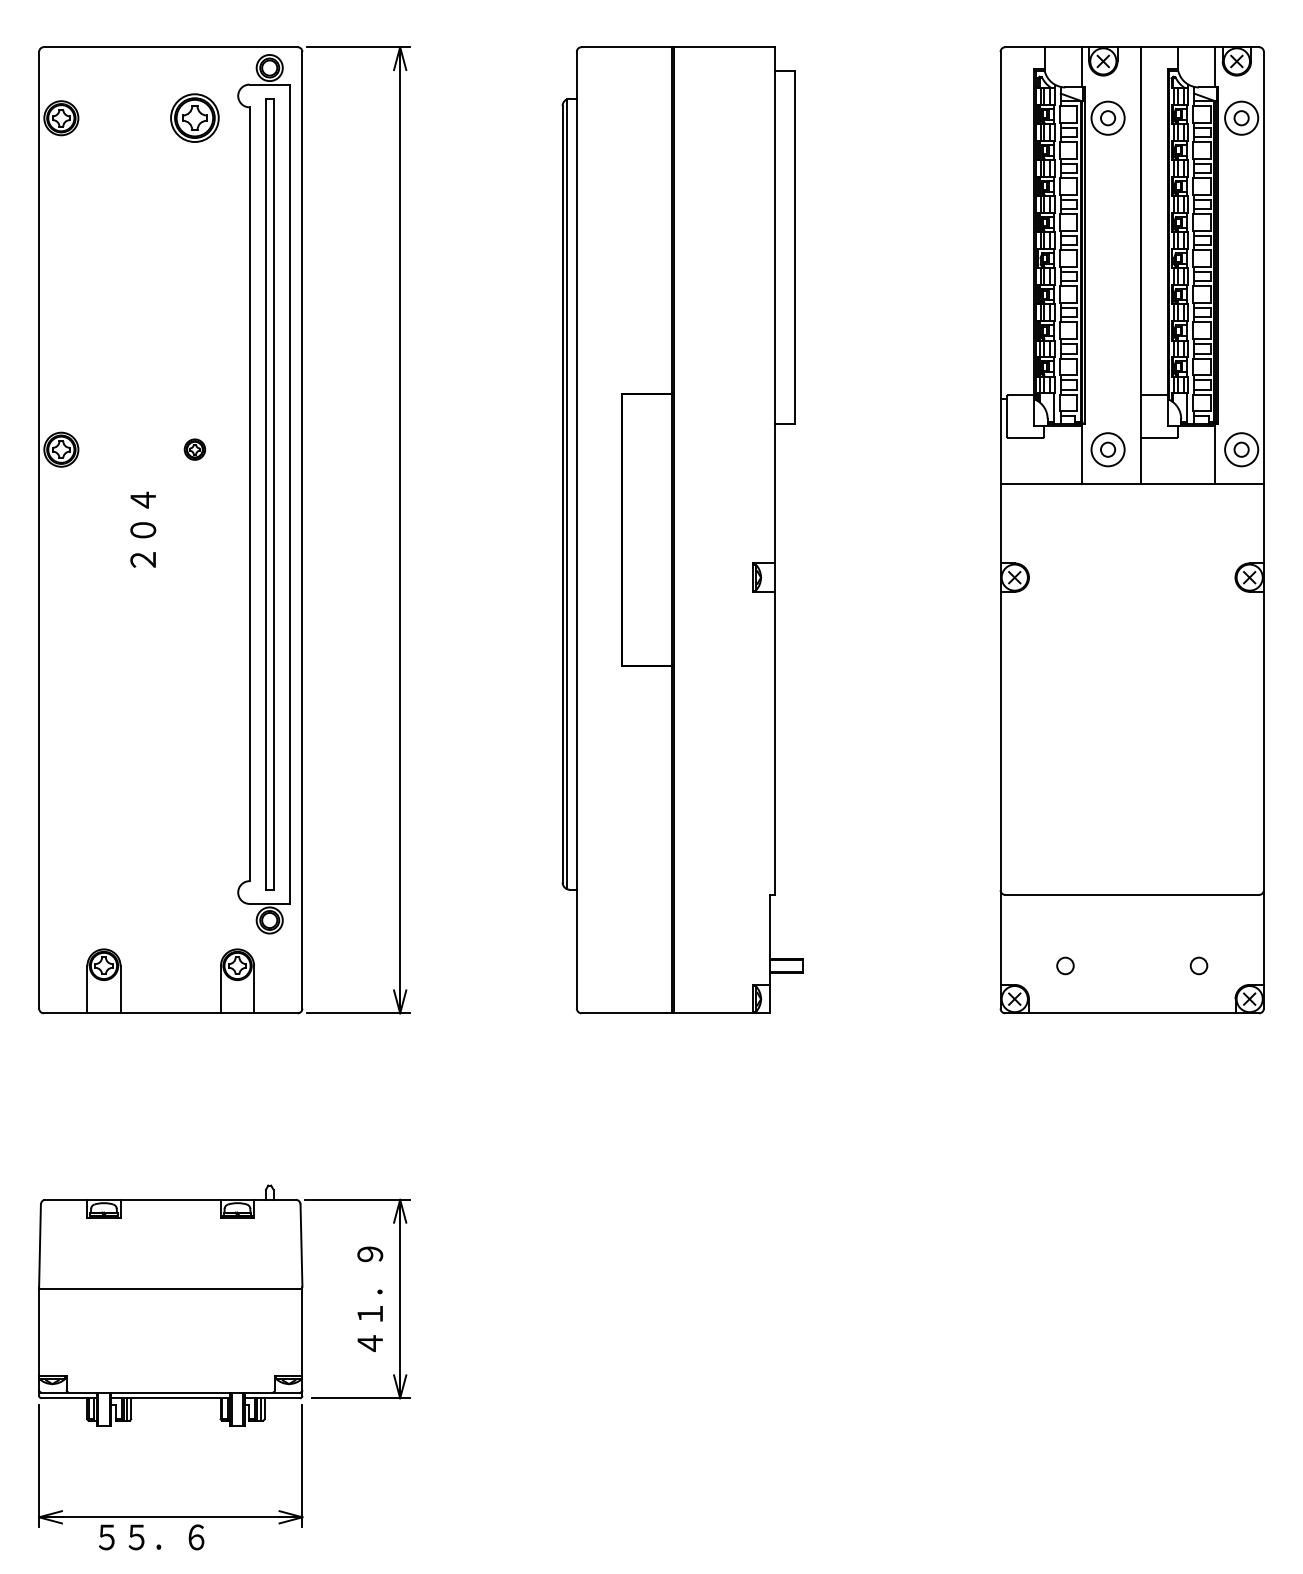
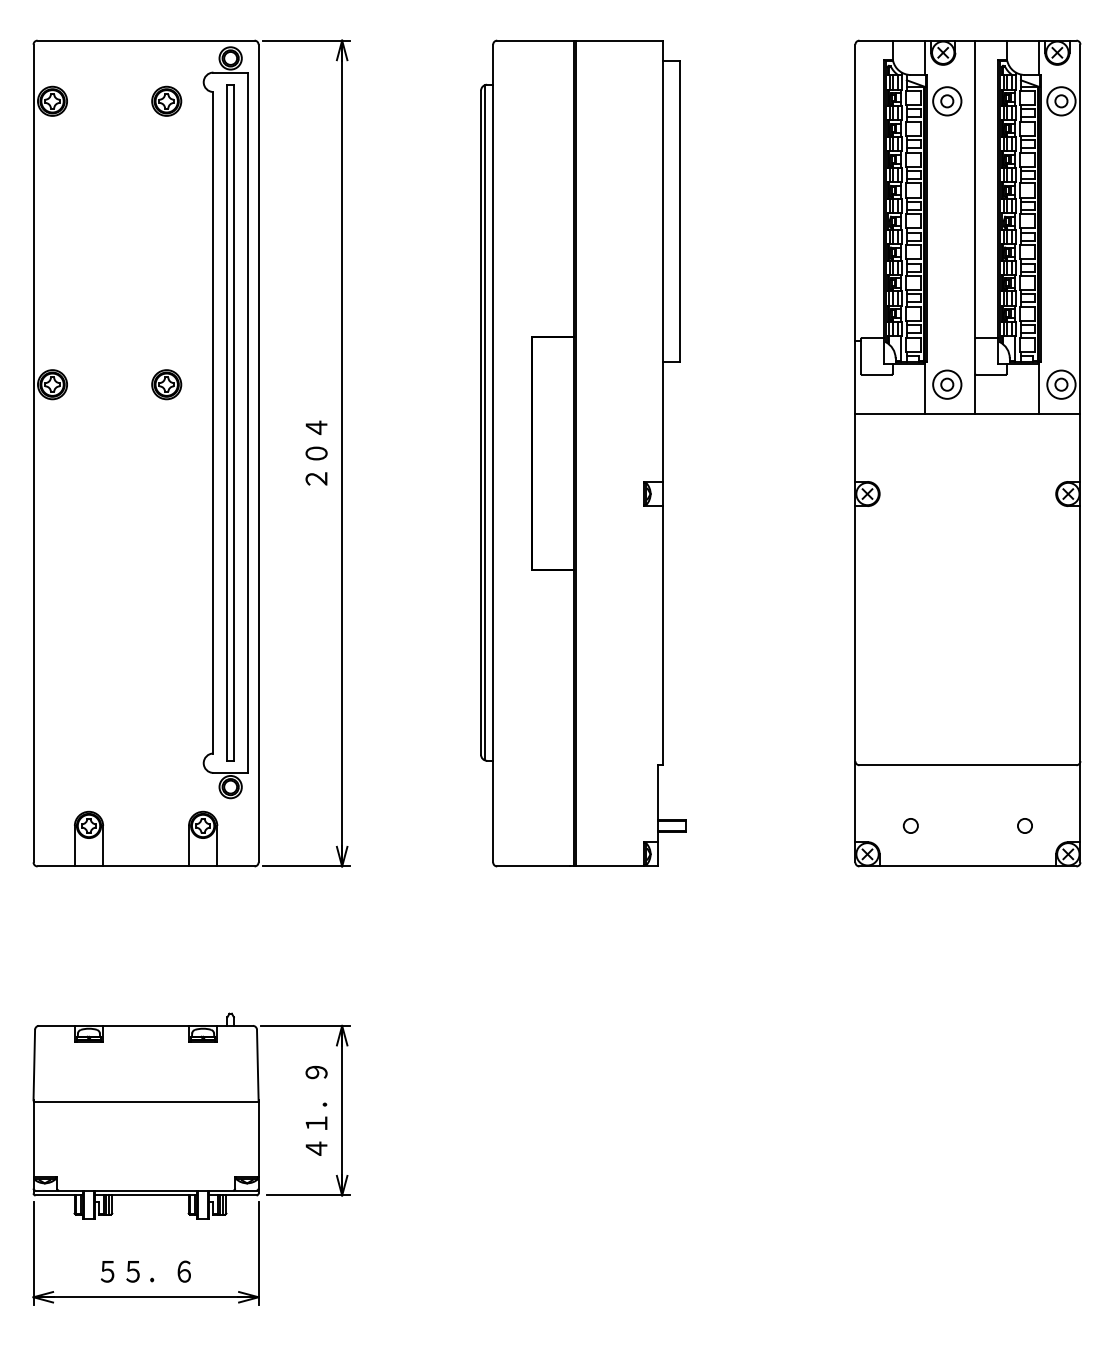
part: (194, 118) -> (166, 101), size x0.71
part: (194, 449) -> (166, 384), size x1.67
text: (143, 529) -> (316, 452), moved
text: (151, 1537) -> (145, 1271), moved

